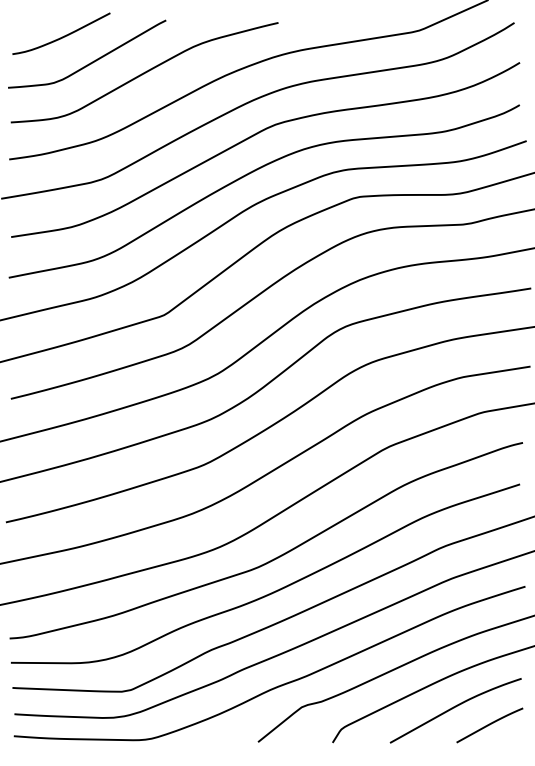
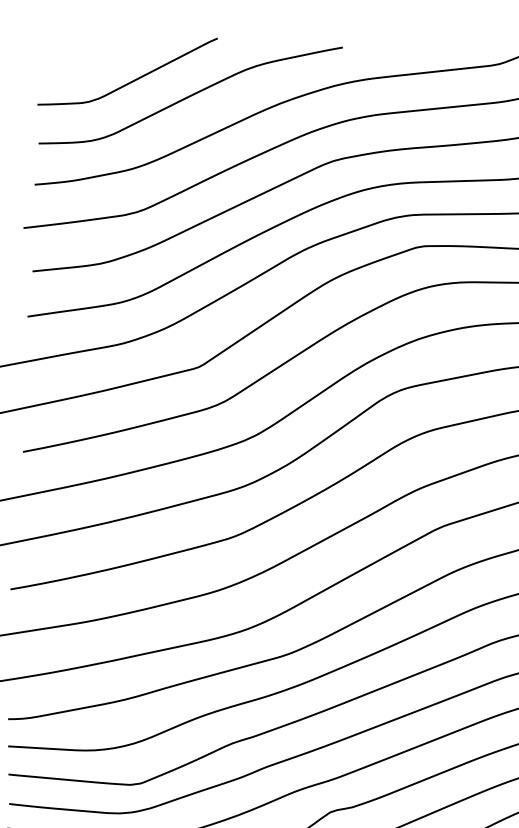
curve: (62, 36) -> (101, 50), removed

